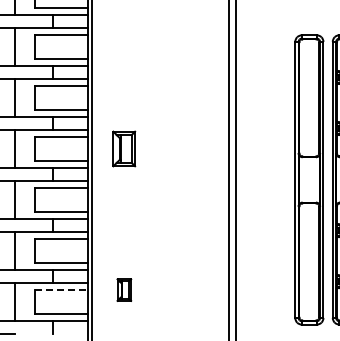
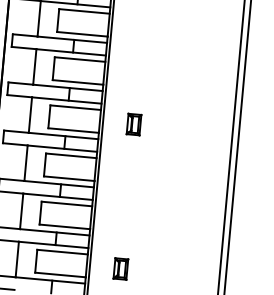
part: (124, 148) -> (134, 124), size x0.62
line: (61, 289) -> (62, 251), dashed -> solid
part: (124, 289) -> (121, 268), moved

